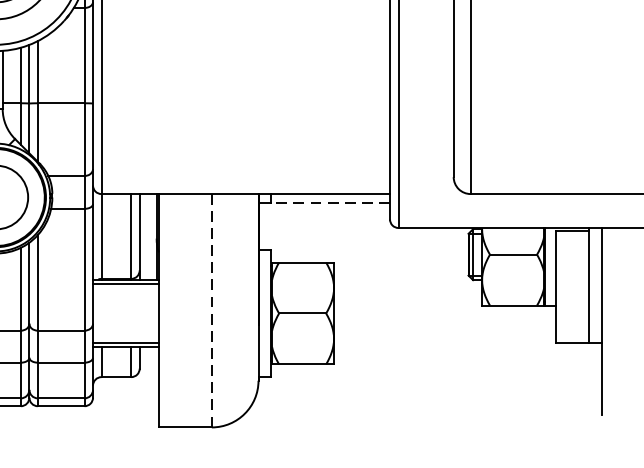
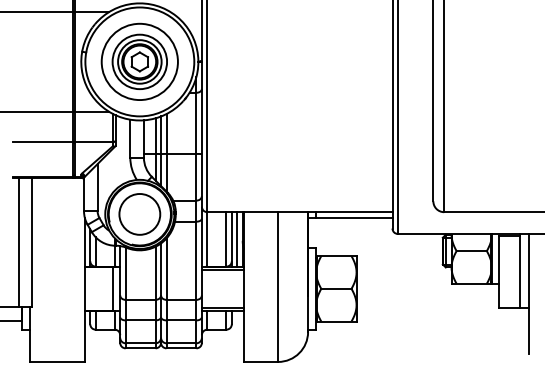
line: (329, 203) -> (353, 218), dashed -> solid
line: (148, 236) -> (237, 239), added
line: (212, 311) -> (278, 287), dashed -> solid

